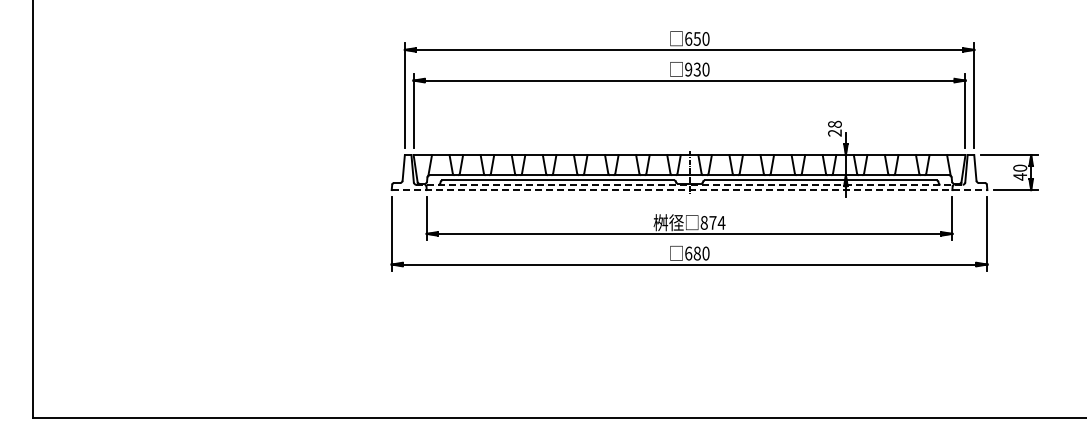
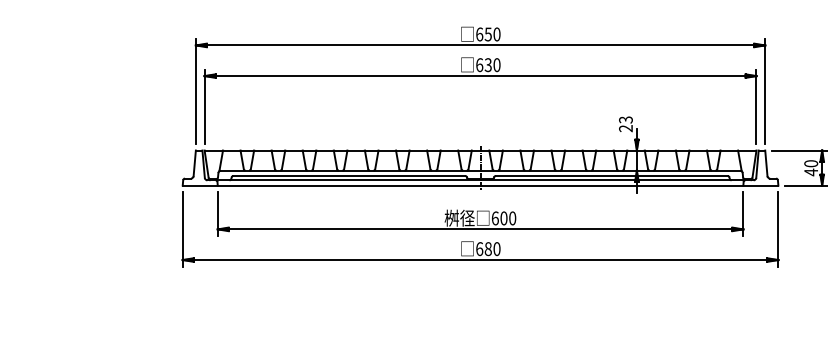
text: (688, 69) -> (479, 65), 930 -> 630
text: (834, 124) -> (625, 120), 28 -> 23
line: (690, 184) -> (481, 180), dashed -> solid
line: (689, 190) -> (480, 186), dashed -> solid
text: (712, 222) -> (503, 218), 874 -> 600

